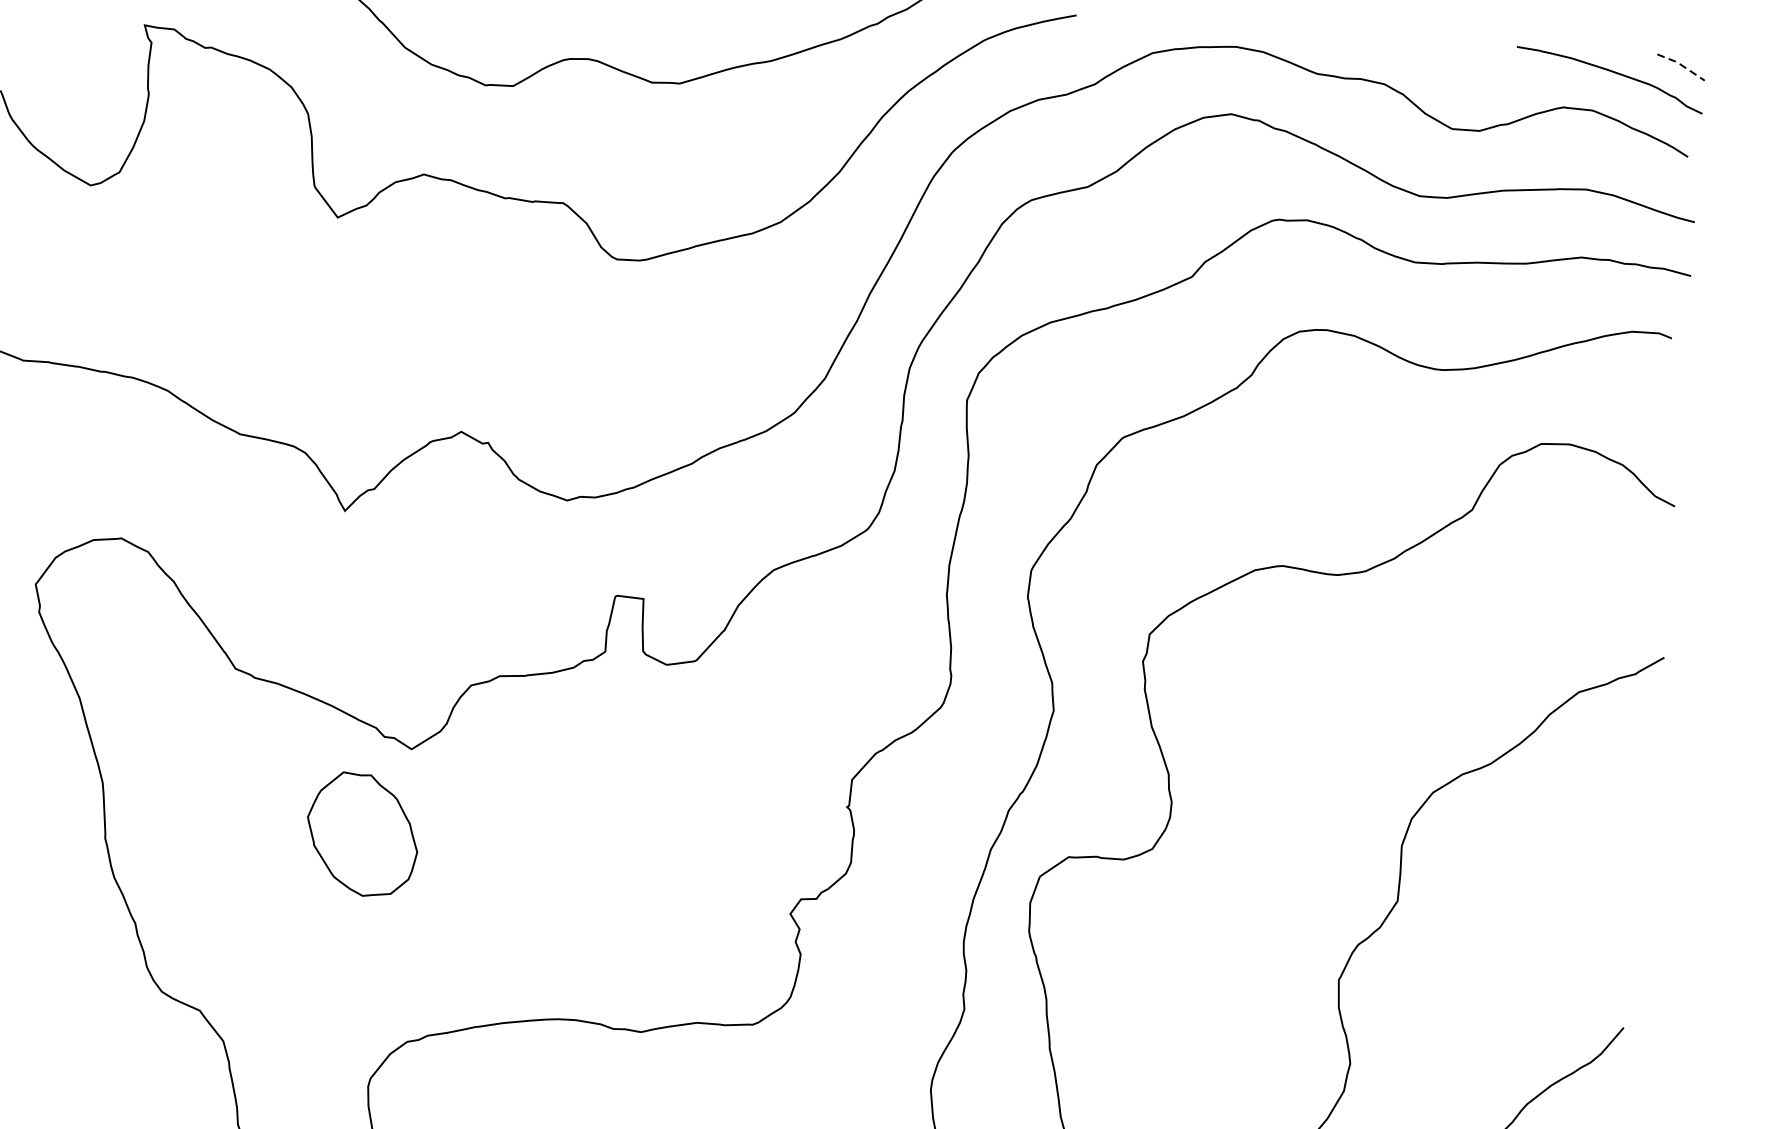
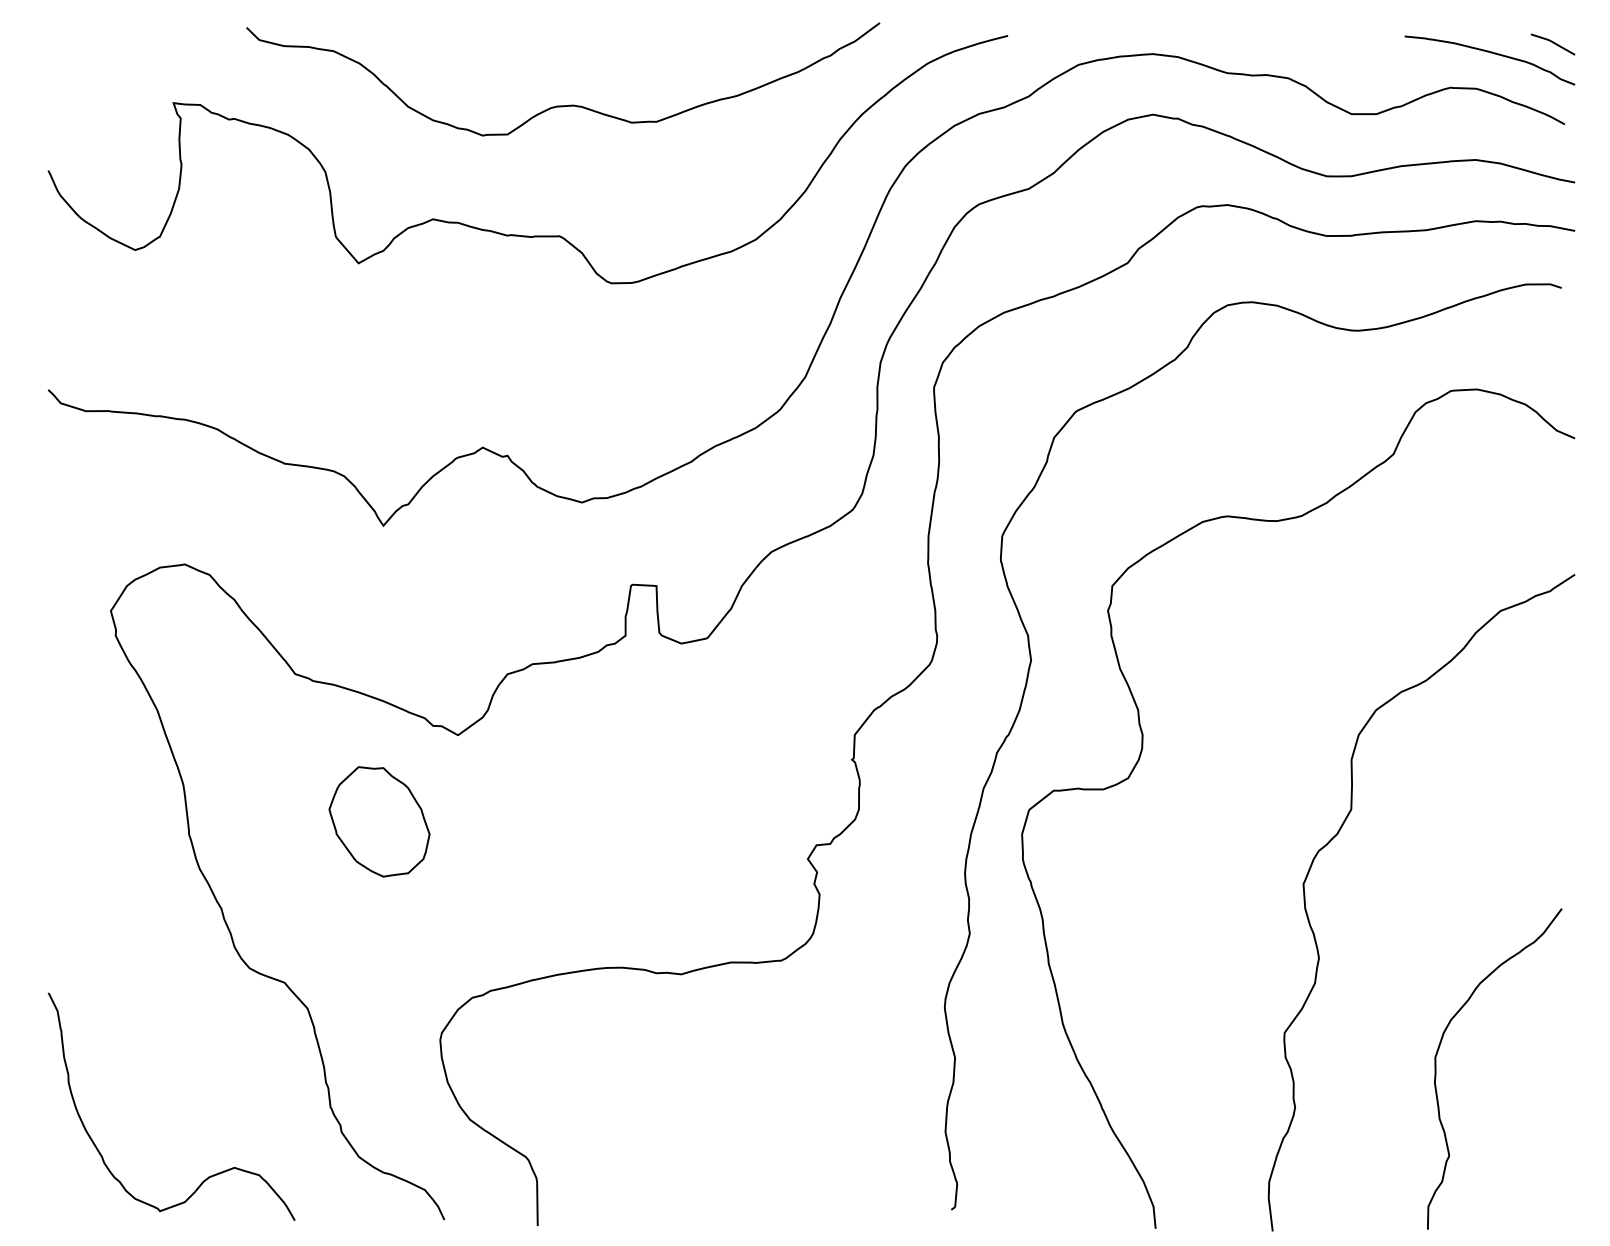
line: (1680, 65) -> (1552, 42), dashed -> solid
part: (362, 834) -> (379, 821), moved

